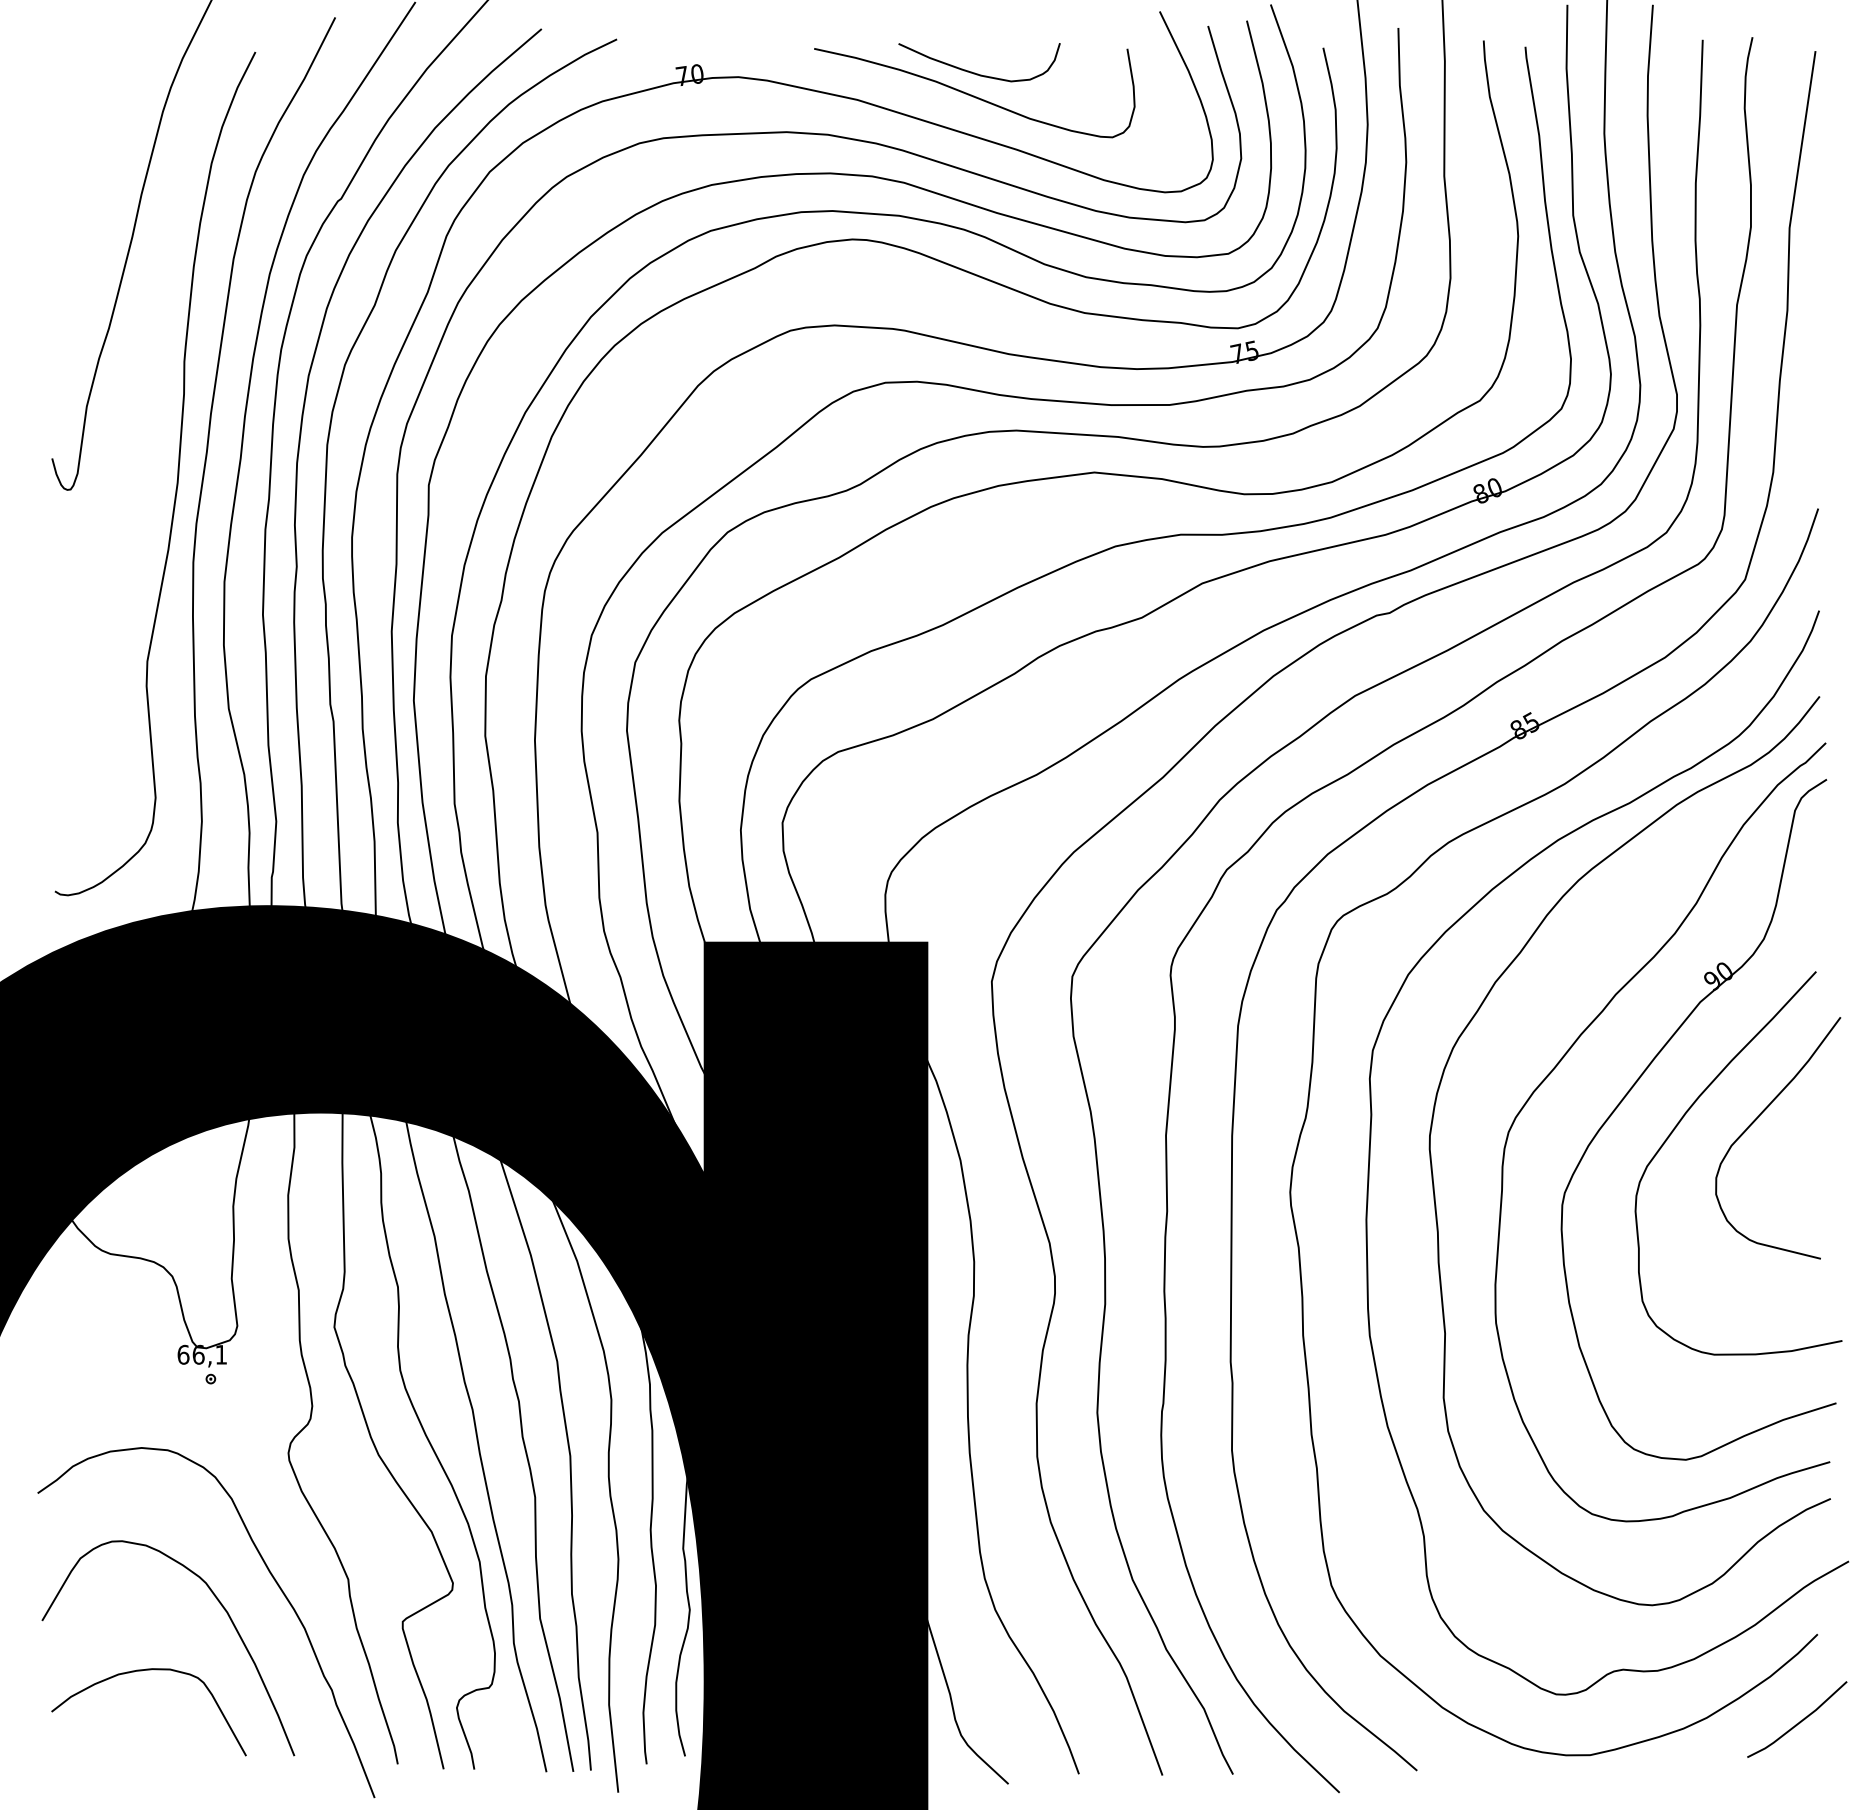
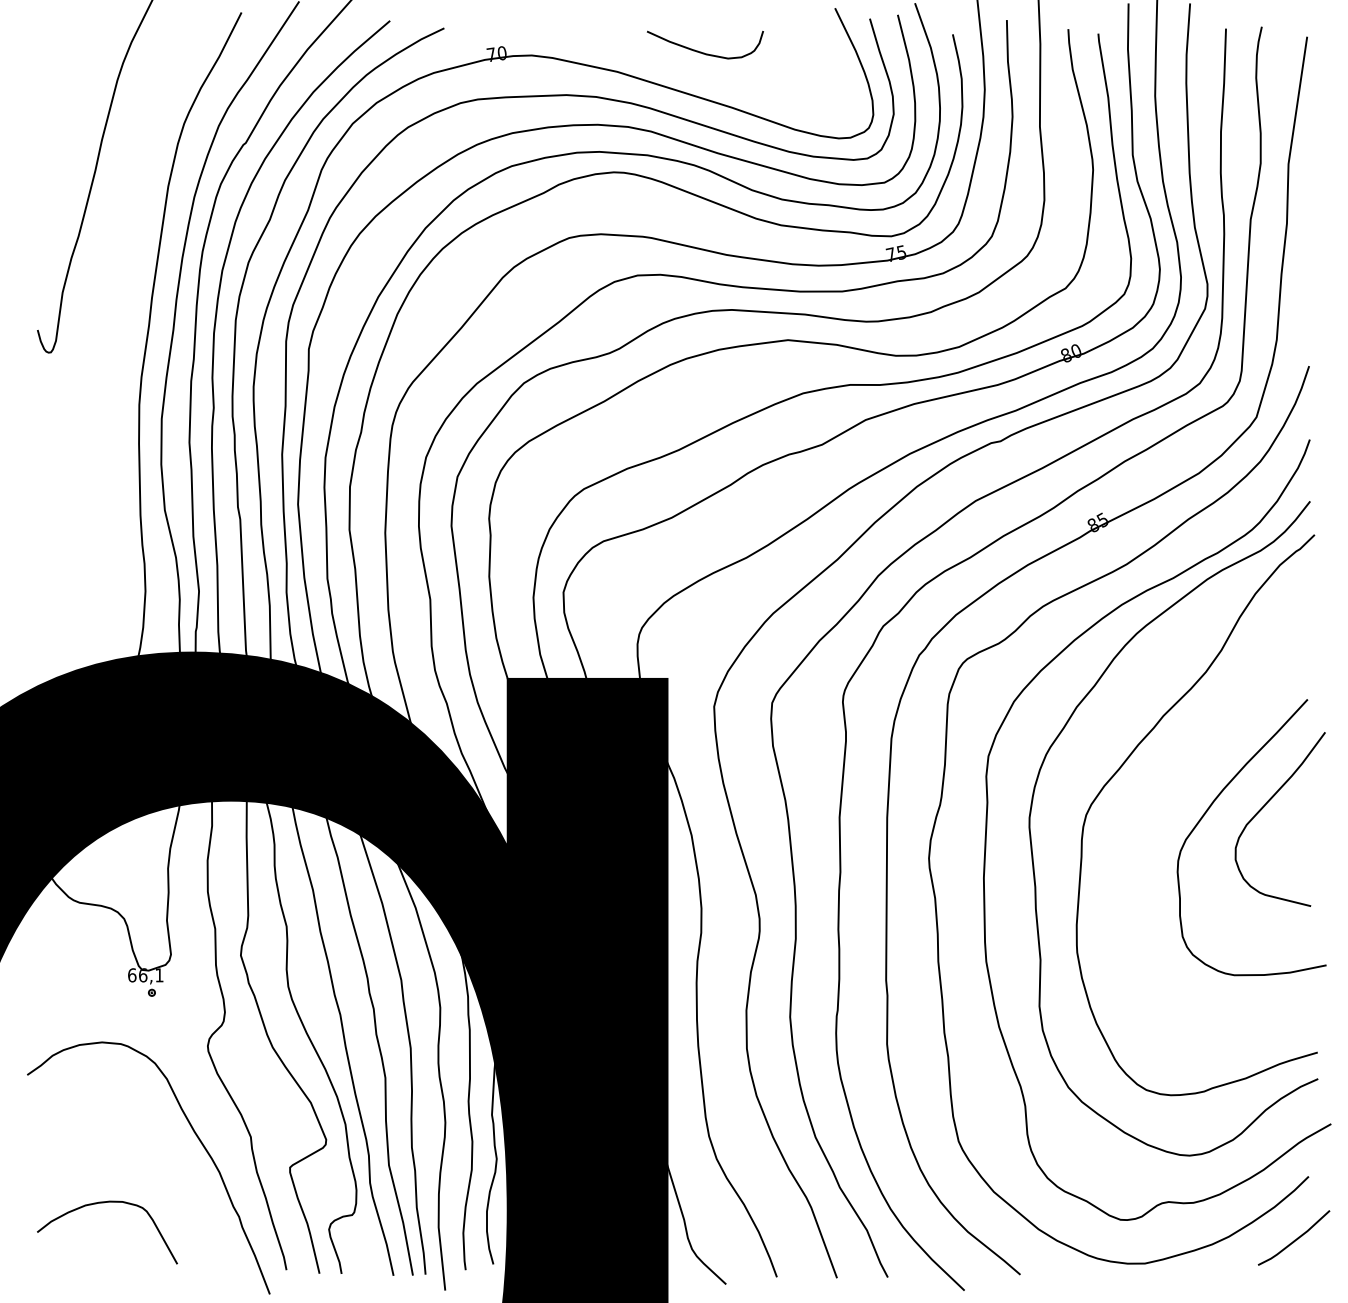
curve: (974, 95) -> (701, 68), removed
curve: (176, 474) -> (127, 341), removed
part: (1640, 1078) -> (1181, 776), removed
curve: (222, 1609) -> (160, 1158), removed

